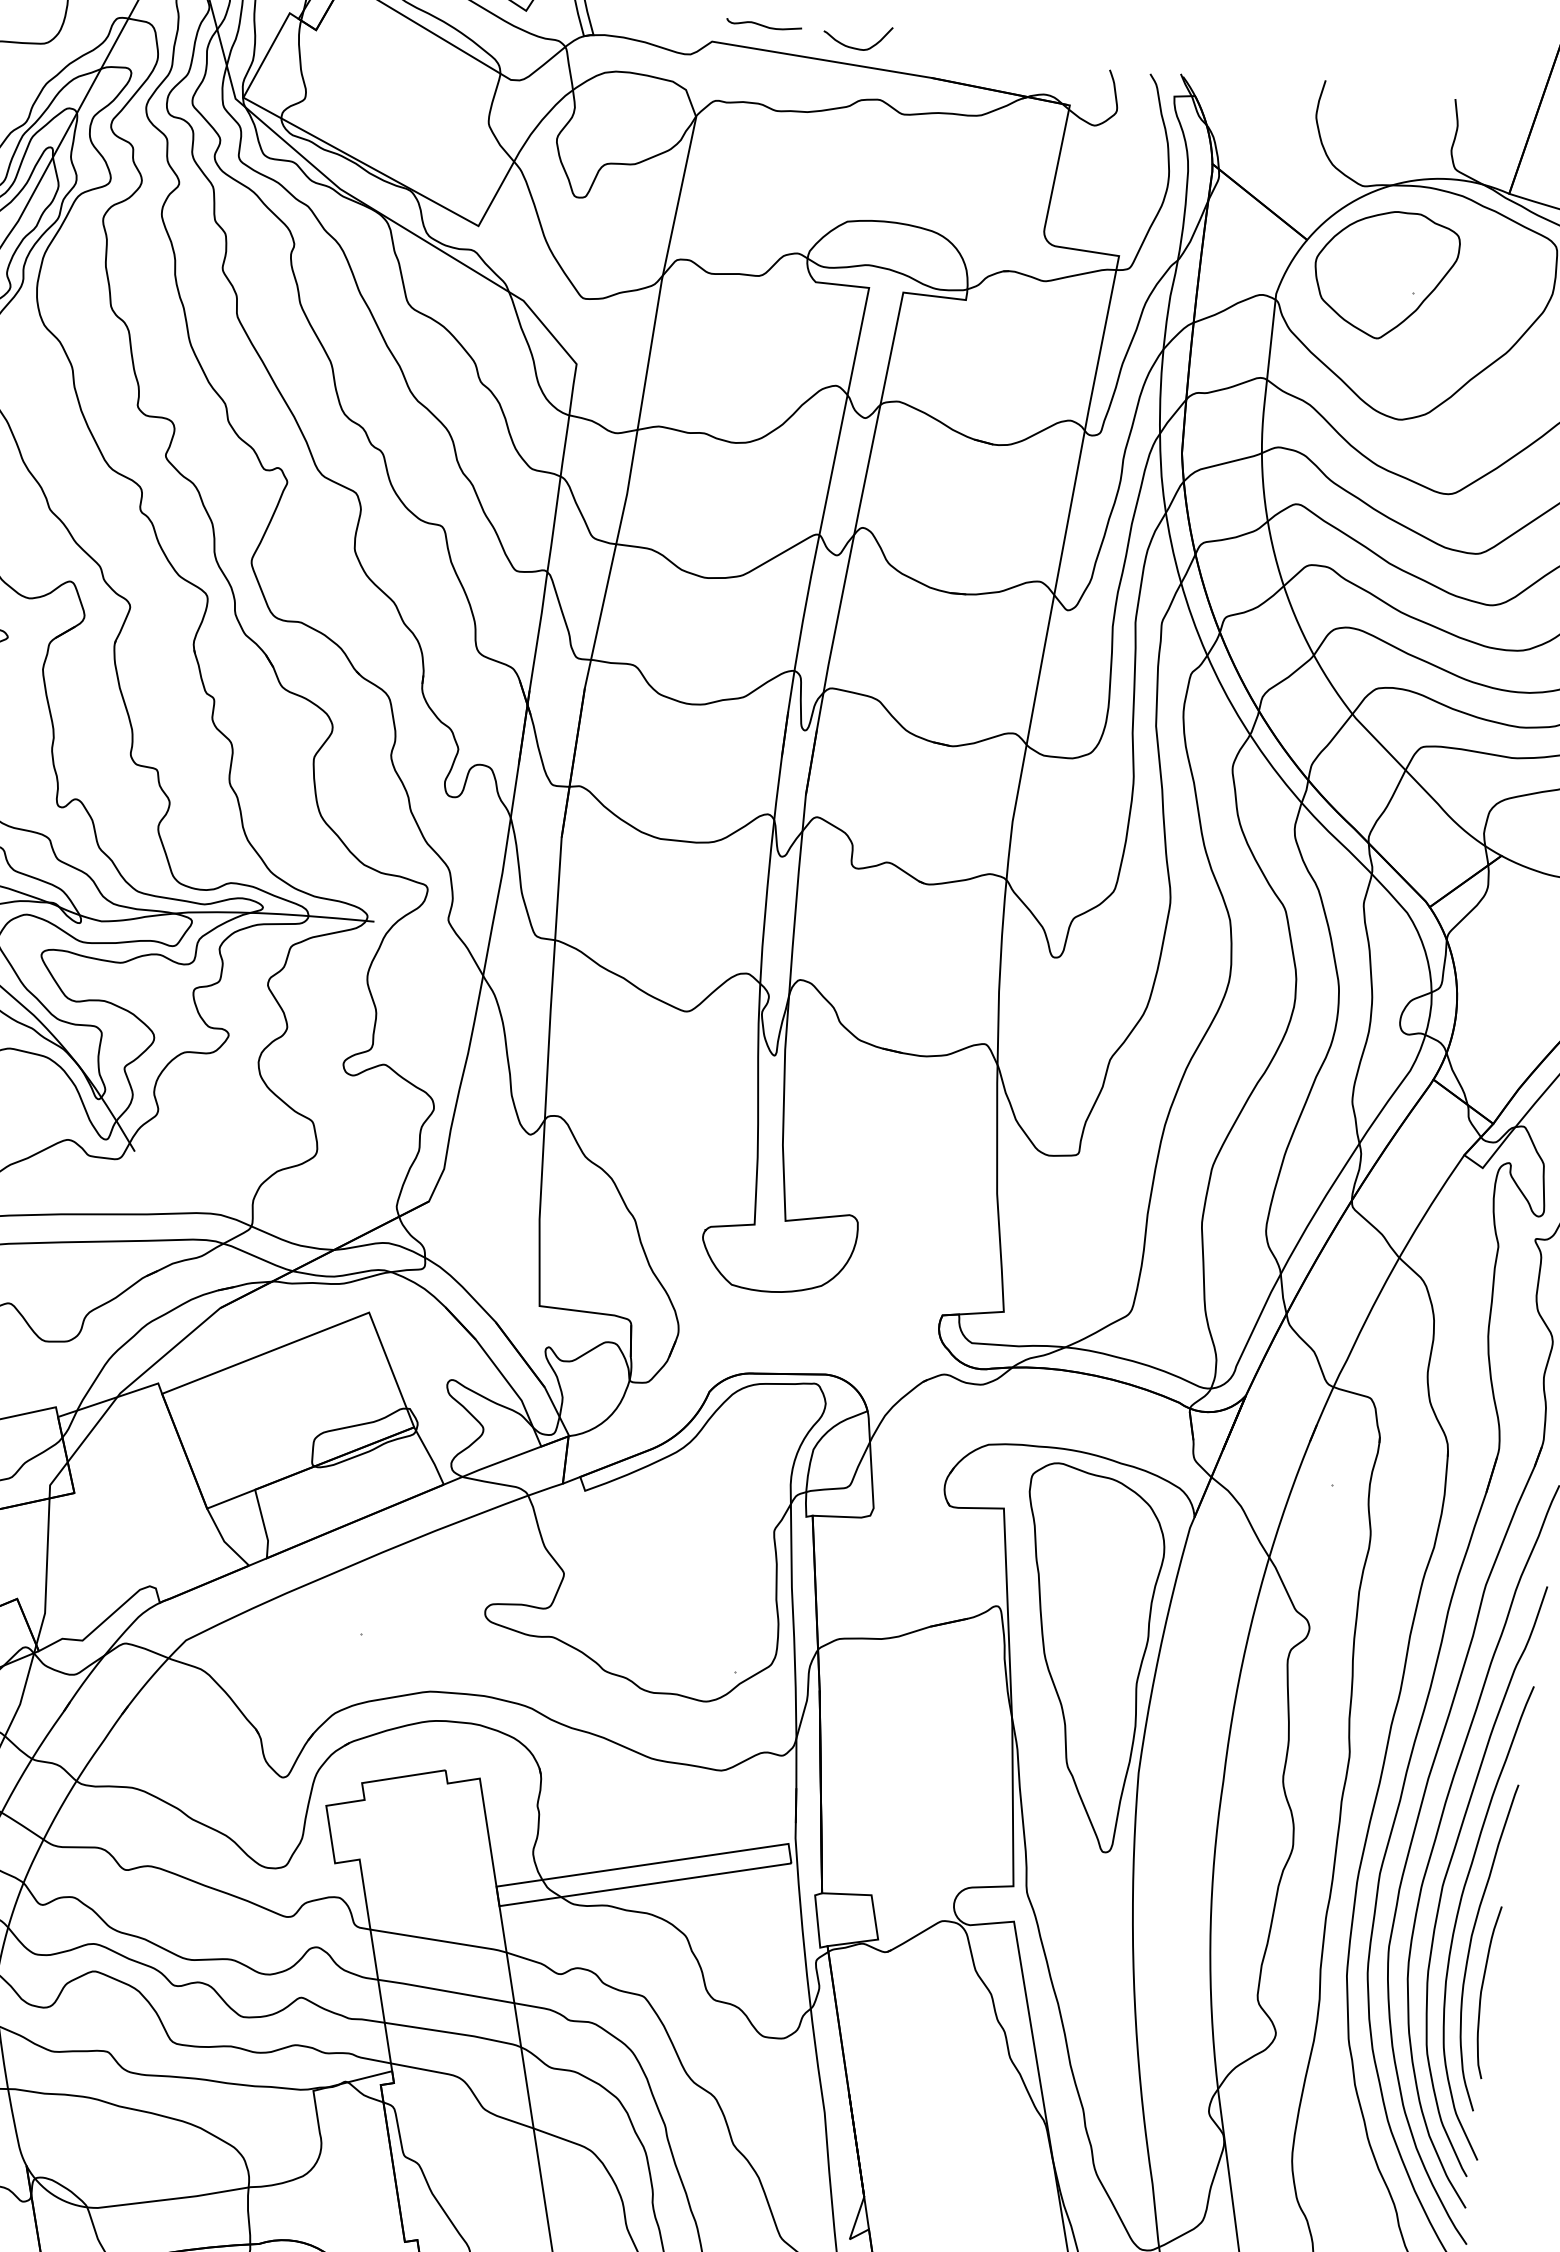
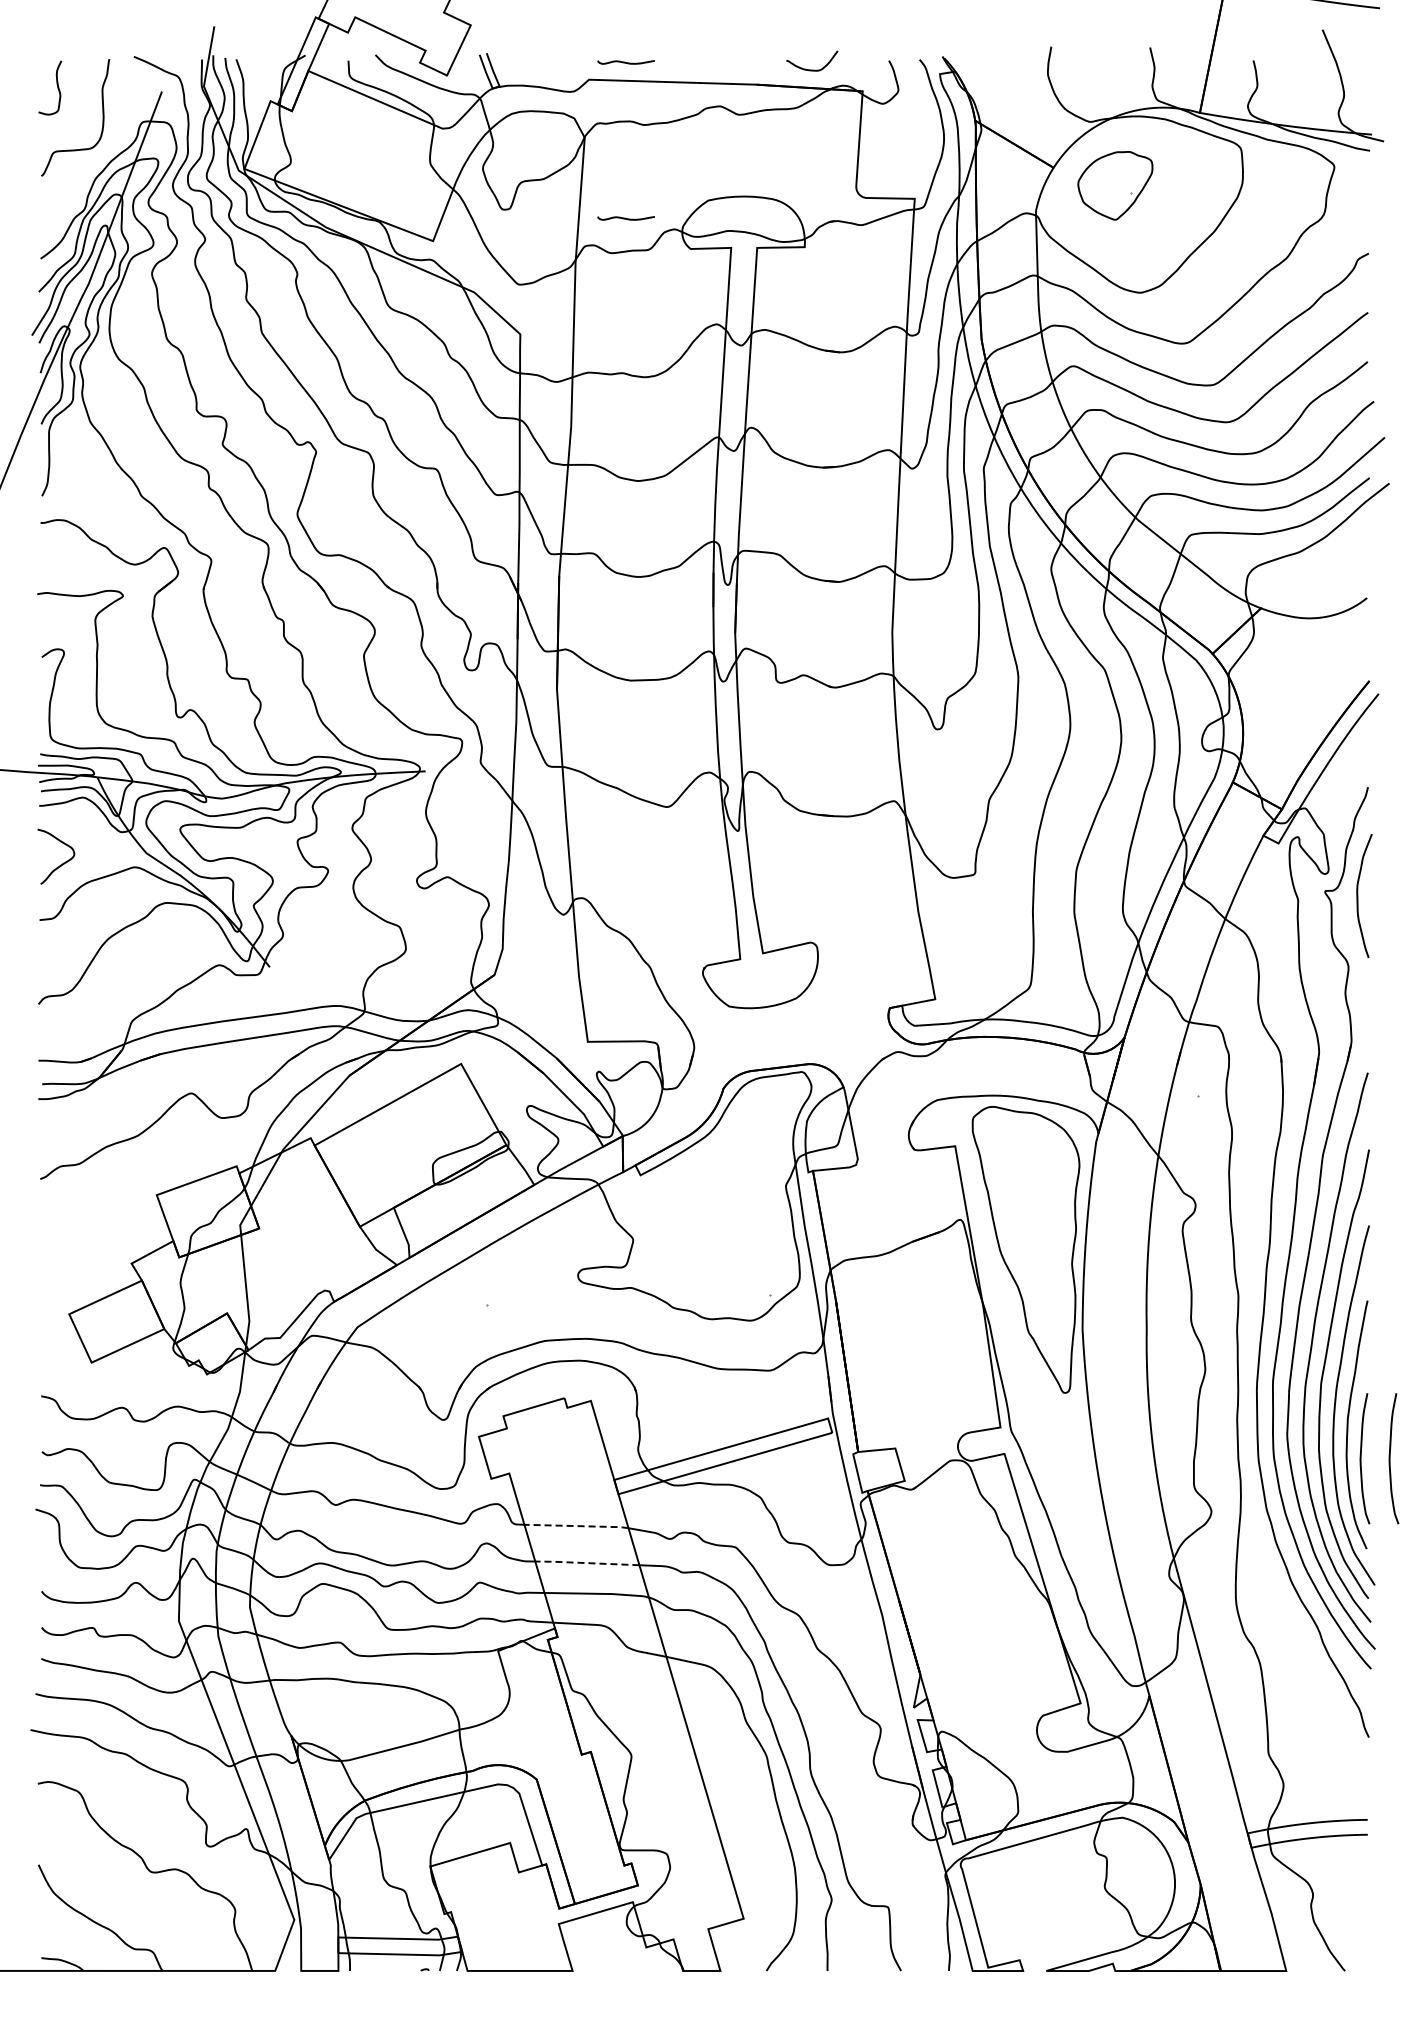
curve: (856, 47) -> (812, 69), moved
curve: (735, 230) -> (625, 218), added
part: (1385, 274) -> (1115, 185), size x0.7
line: (439, 1941) -> (577, 1526), solid -> dashed
line: (443, 1991) -> (585, 1563), solid -> dashed
curve: (1520, 1996) -> (1390, 1458), added

